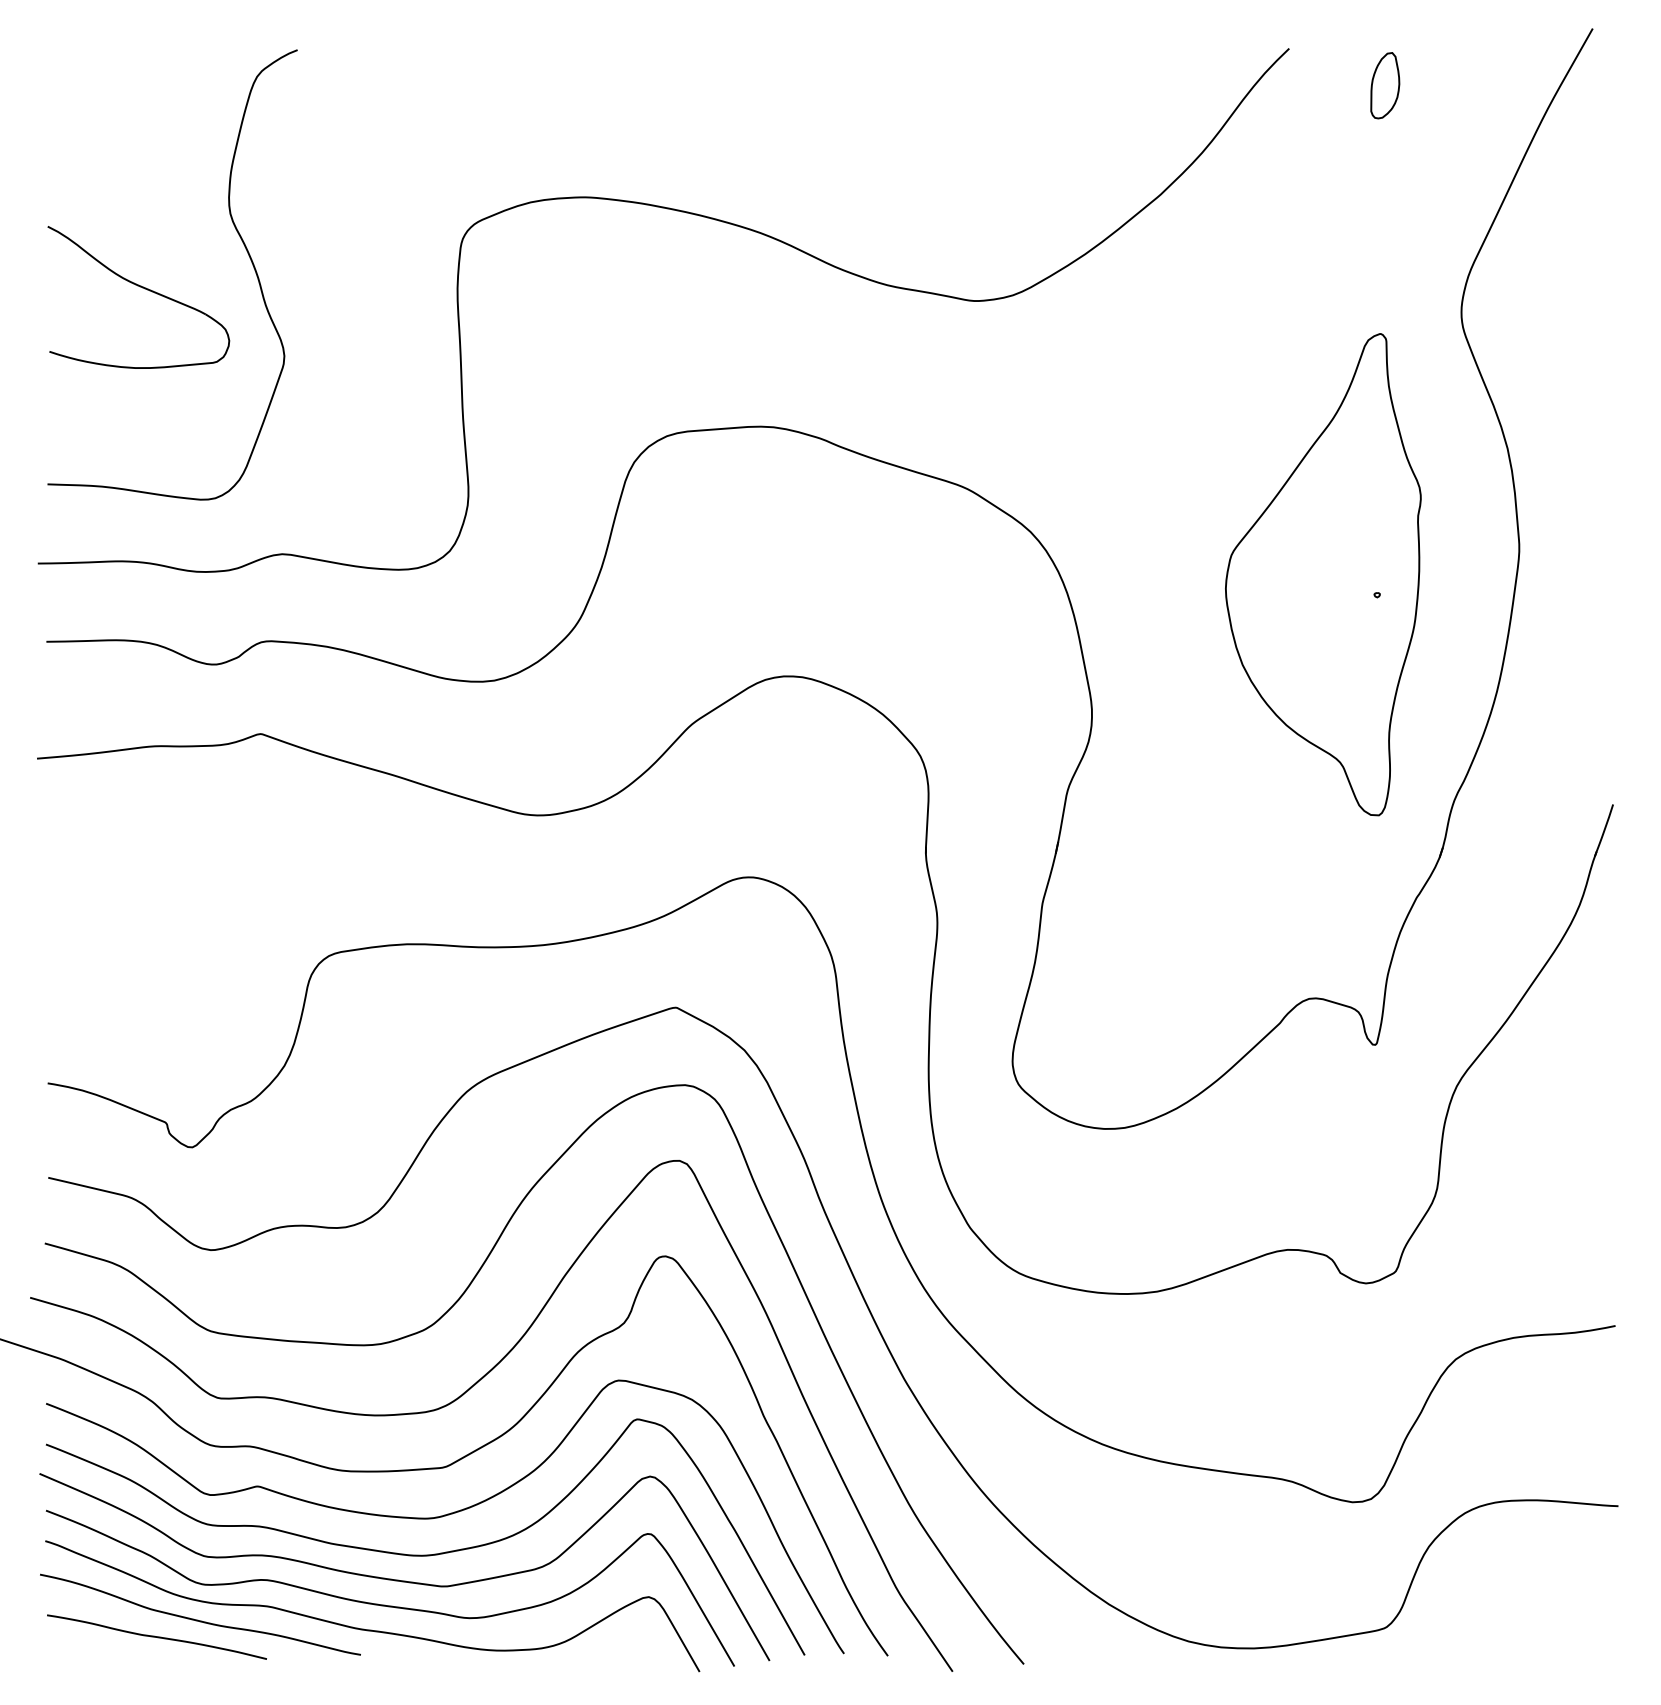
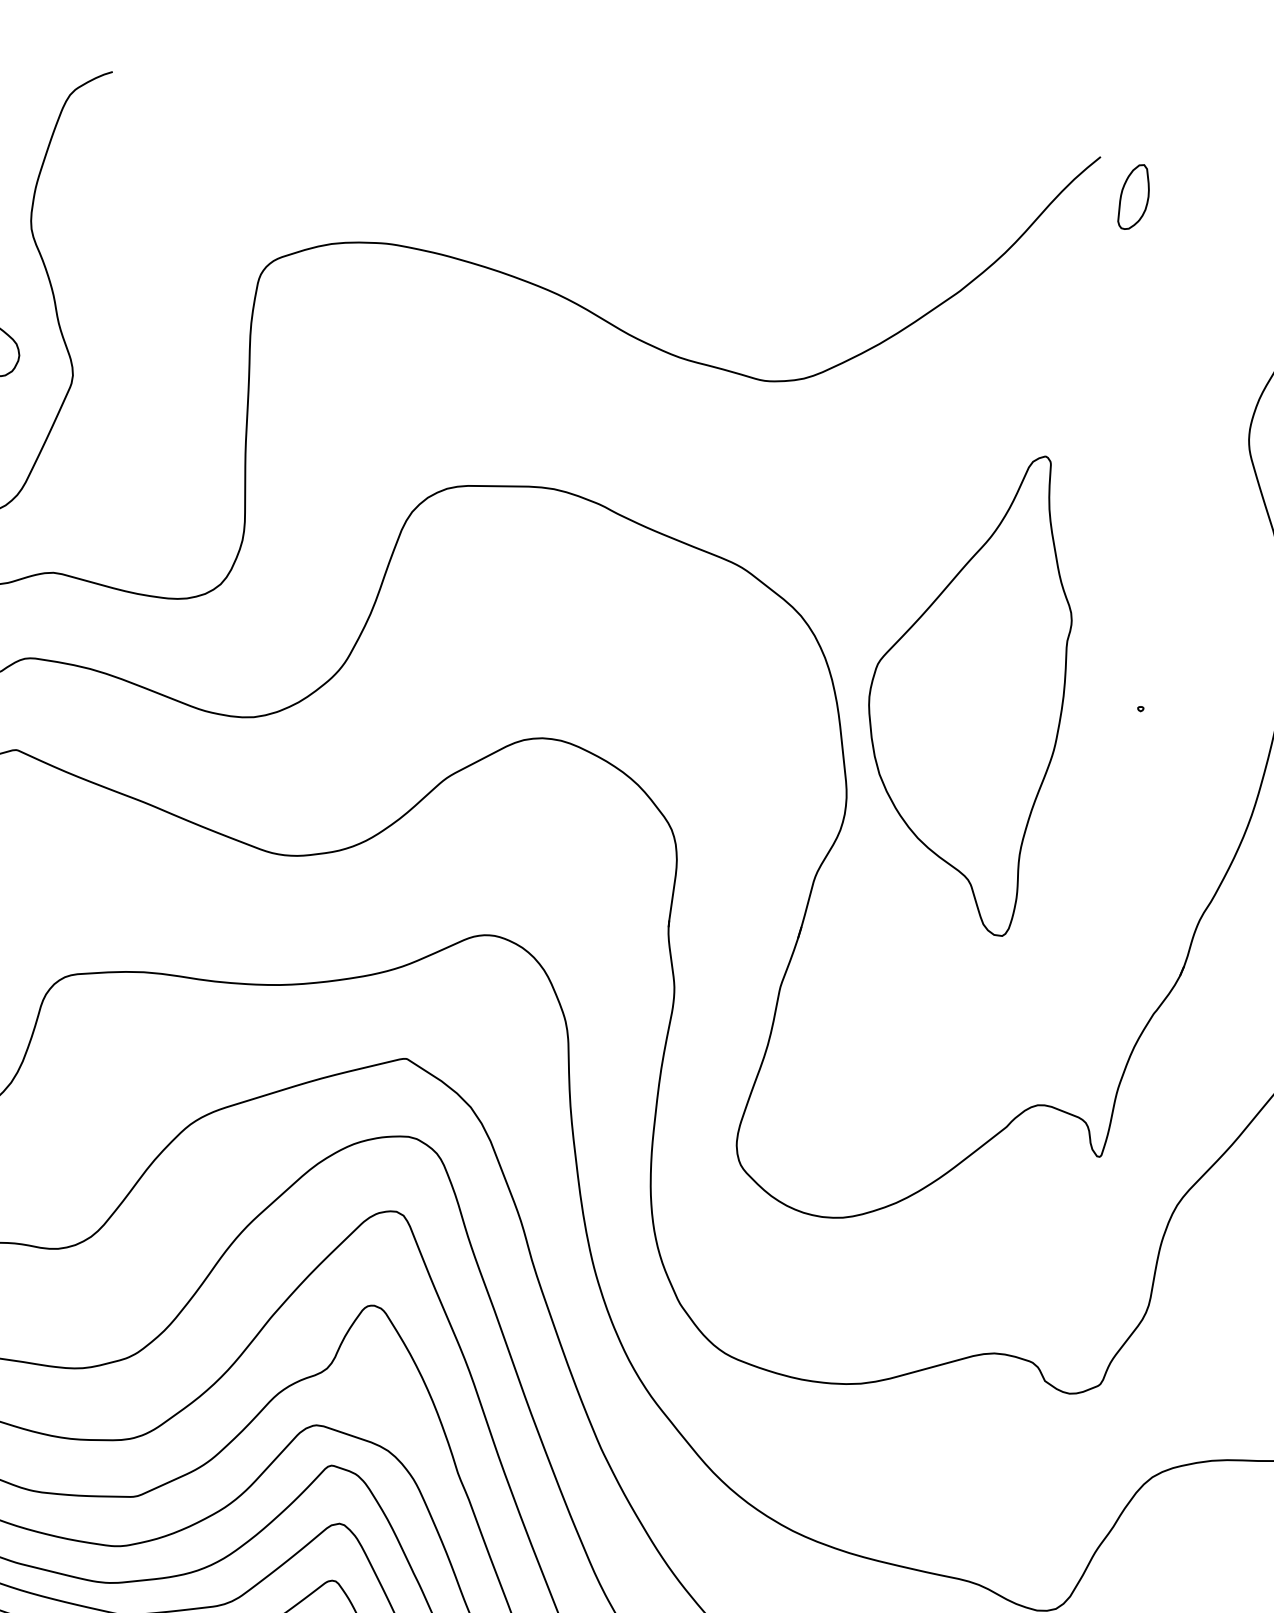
part: (1385, 85) -> (1134, 196), moved
part: (1323, 574) -> (967, 691), moved

